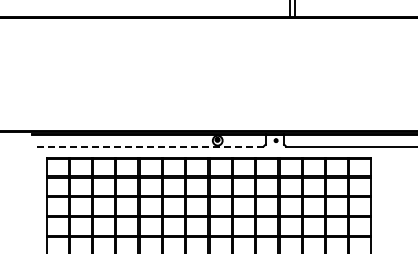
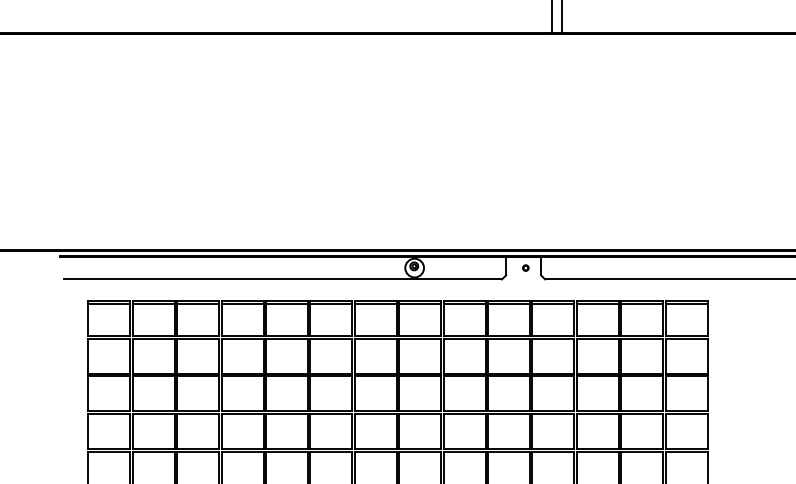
line: (148, 146) -> (282, 279), dashed -> solid

